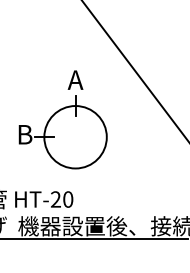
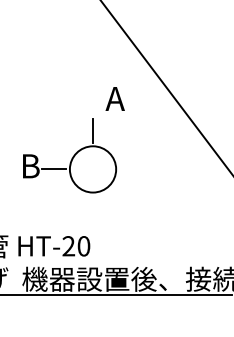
text: (75, 79) -> (115, 98), moved
circle: (75, 137) -> (92, 169), size x0.6

